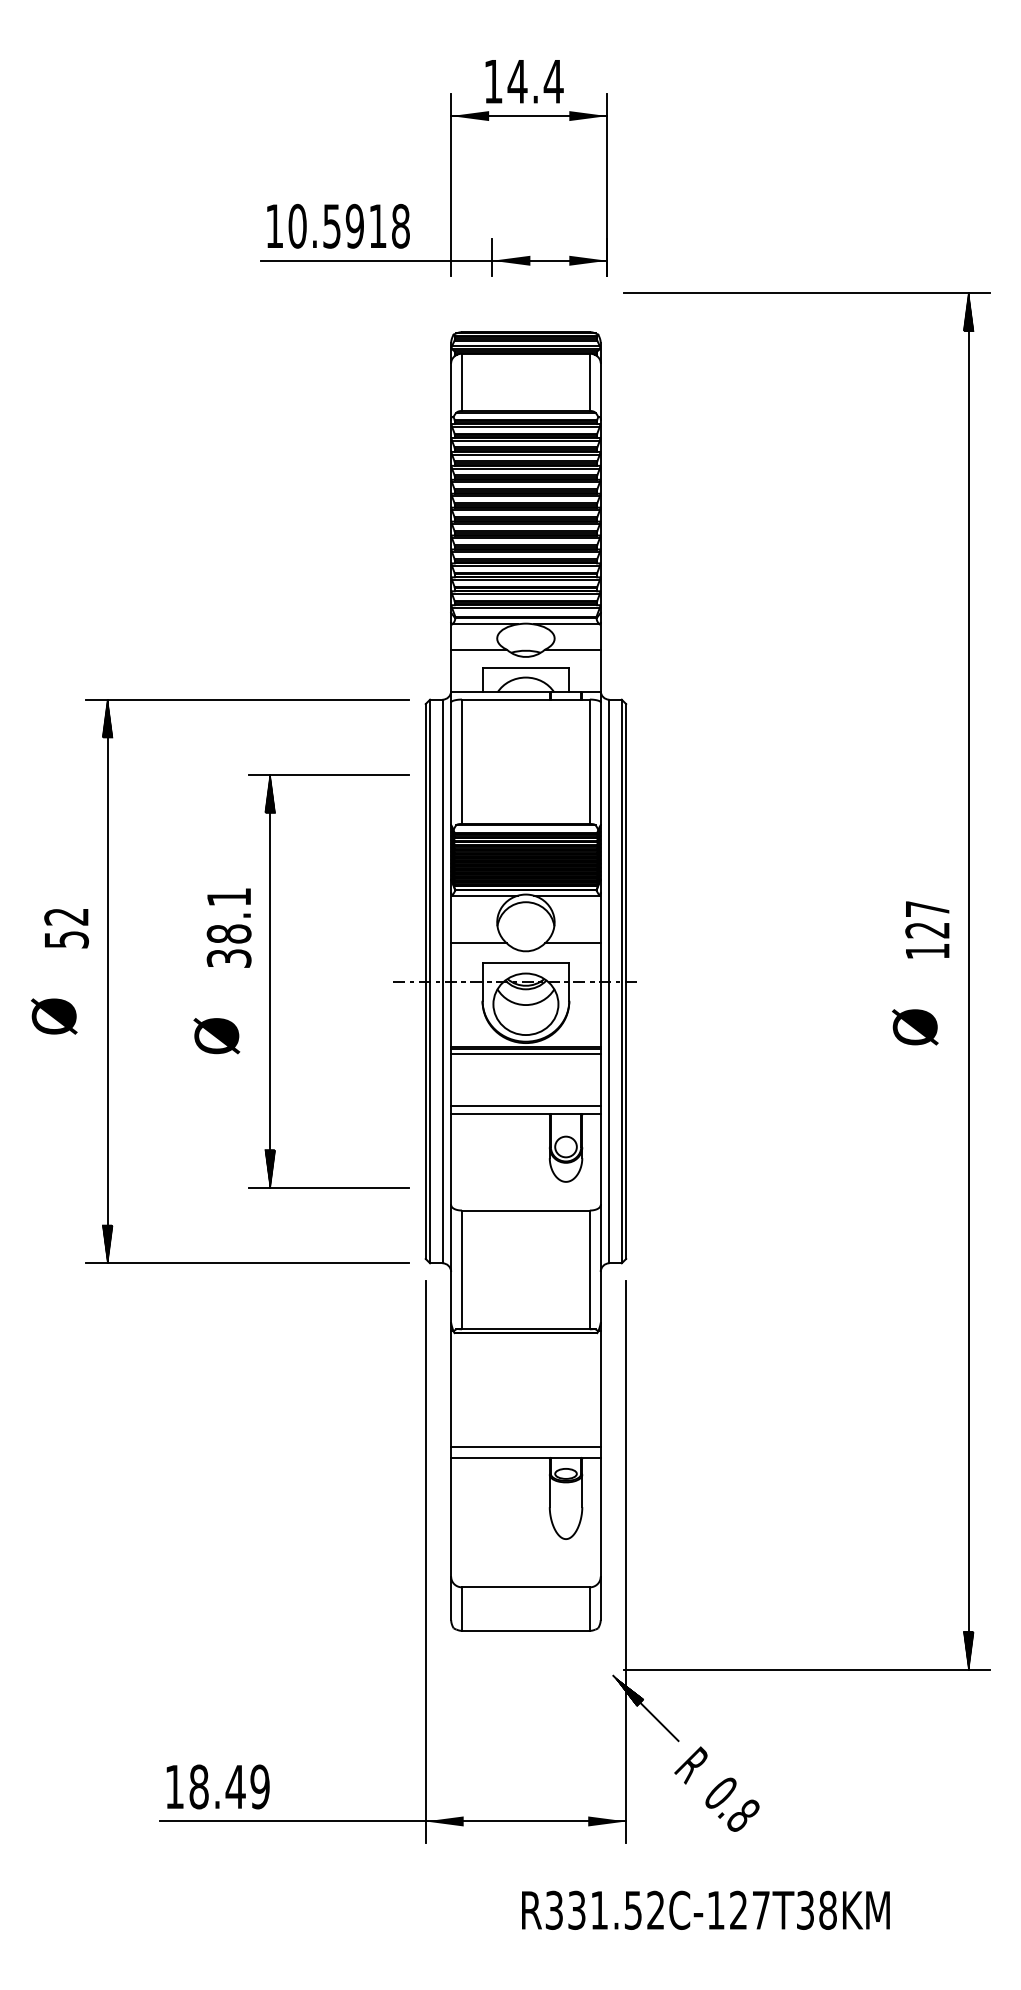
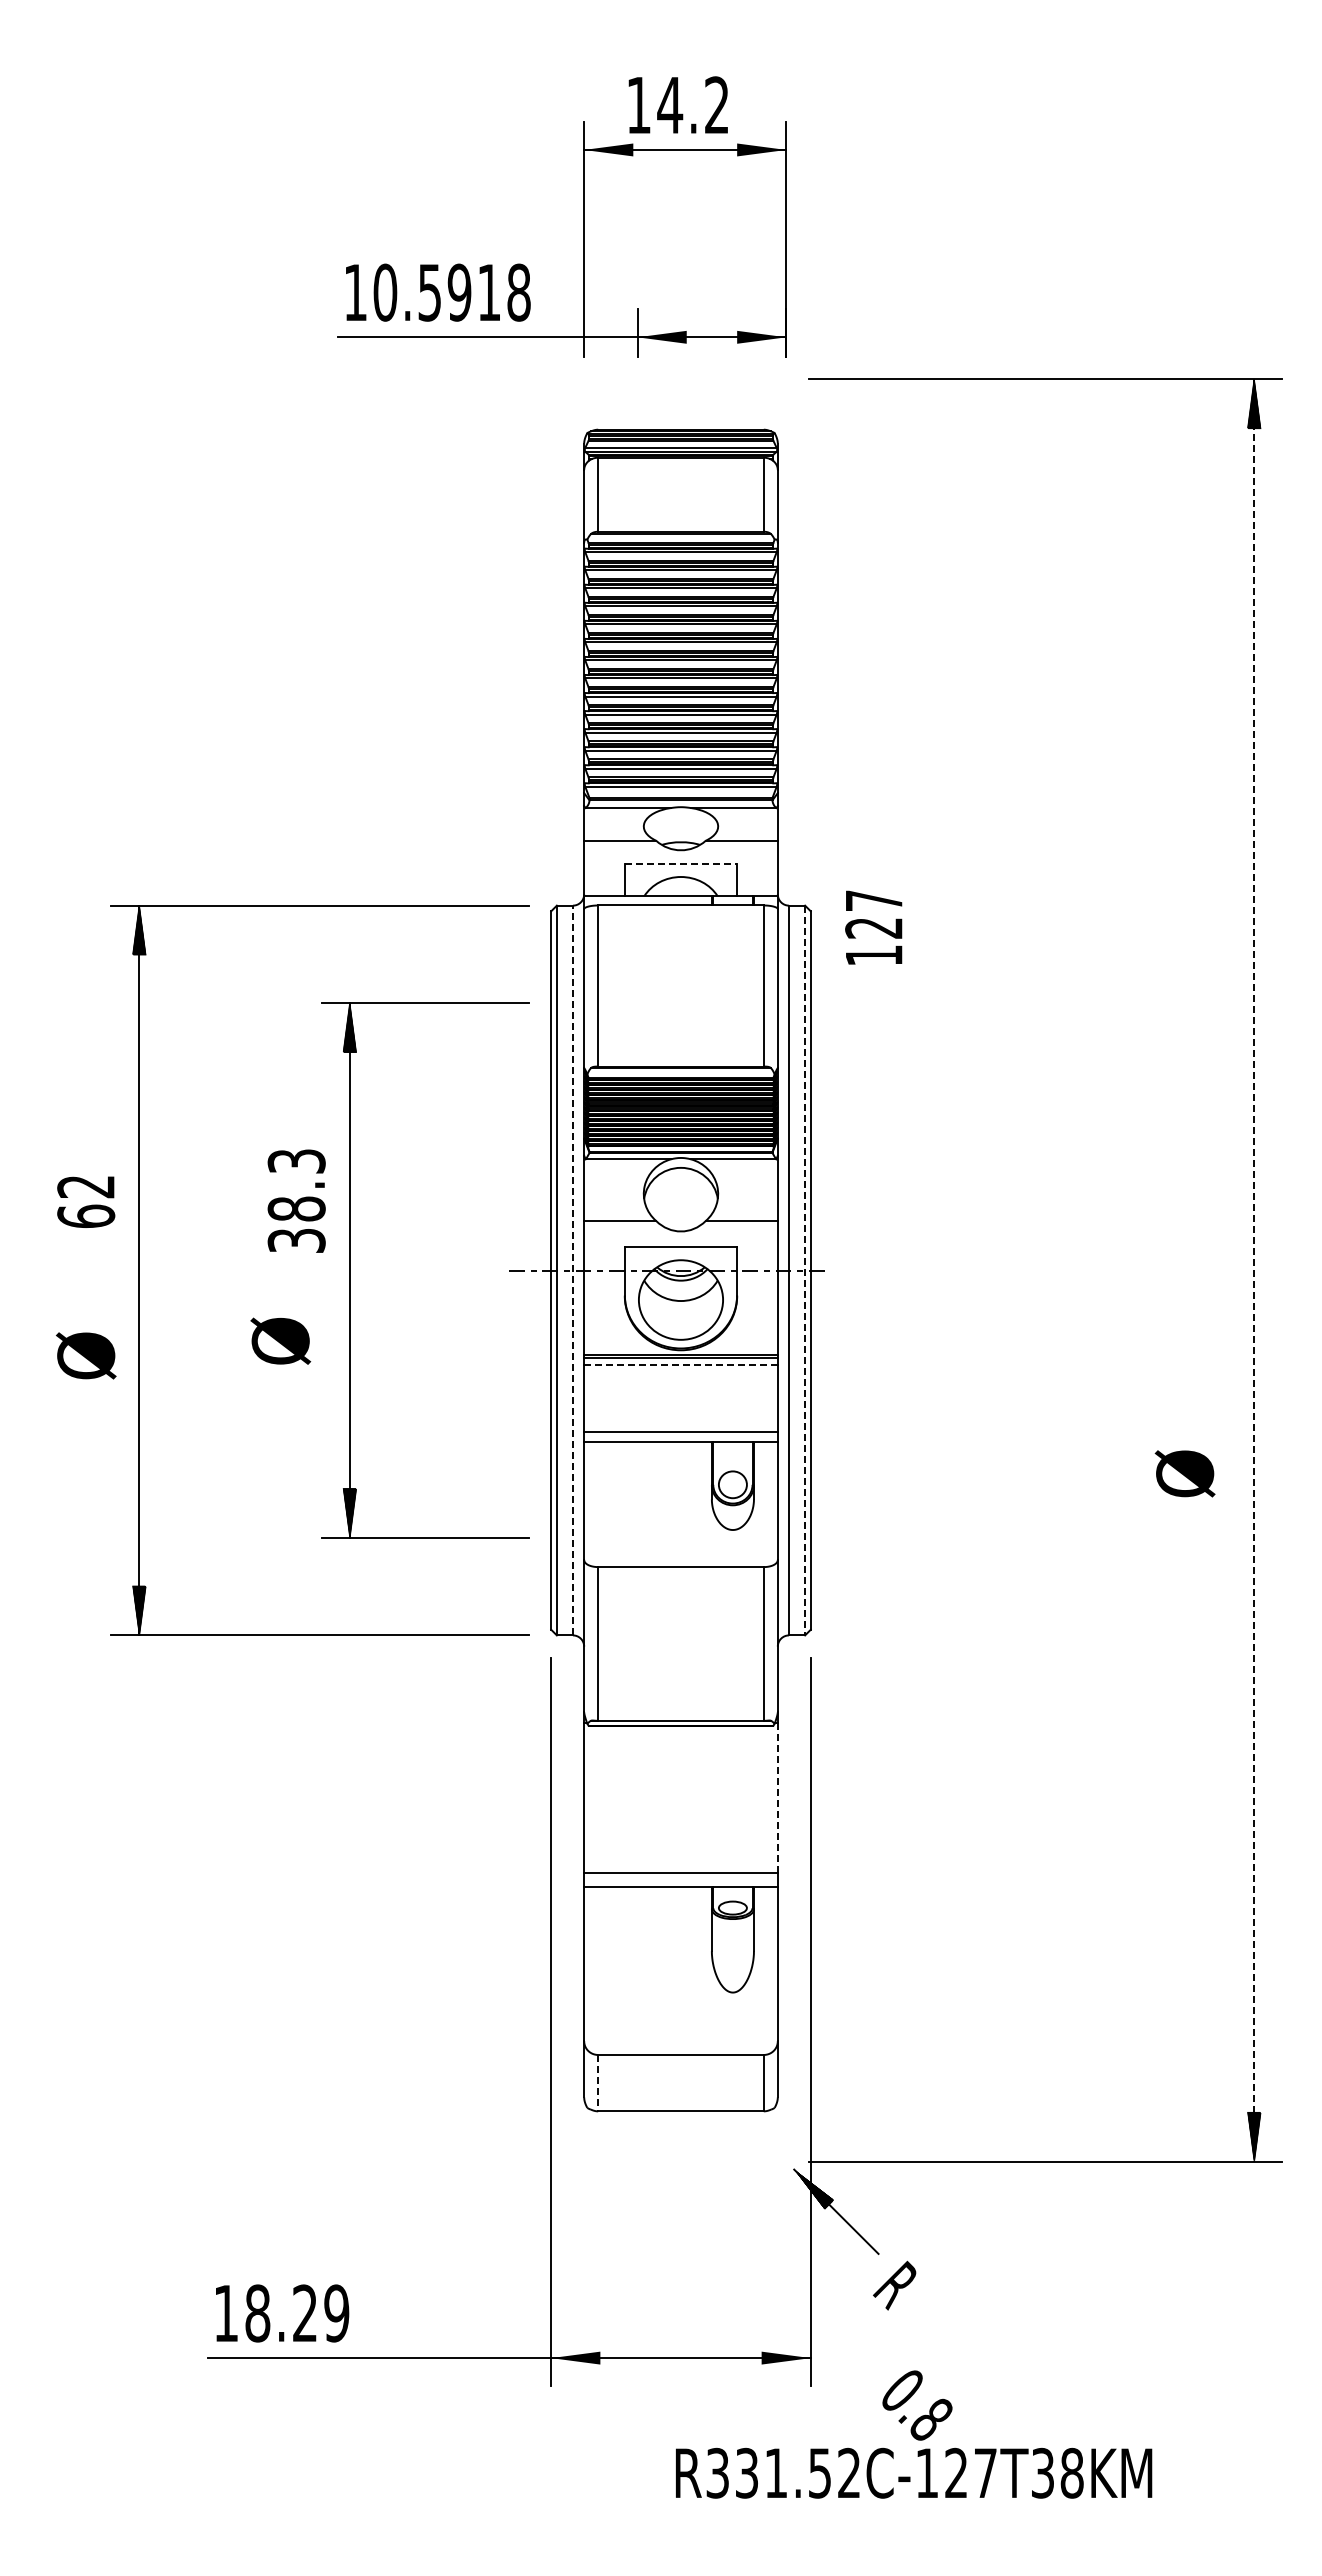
text: (553, 80) -> (716, 104), 14.4 -> 14.2
line: (526, 667) -> (681, 864), solid -> dashed
text: (228, 897) -> (296, 1161), 38.1 -> 38.3
text: (927, 929) -> (873, 927), moved
text: (66, 939) -> (86, 1215), 52 -> 62
line: (442, 981) -> (572, 1270), solid -> dashed
line: (622, 981) -> (805, 1270), solid -> dashed
line: (968, 982) -> (1254, 1271), solid -> dashed
text: (54, 1016) -> (86, 1355), moved
text: (914, 1027) -> (1184, 1473), moved
line: (526, 1054) -> (681, 1364), solid -> dashed
line: (600, 1389) -> (777, 1798), solid -> dashed
line: (462, 1609) -> (598, 2083), solid -> dashed
text: (235, 1786) -> (305, 2312), 18.49 -> 18.29
text: (732, 1804) -> (917, 2405), moved

